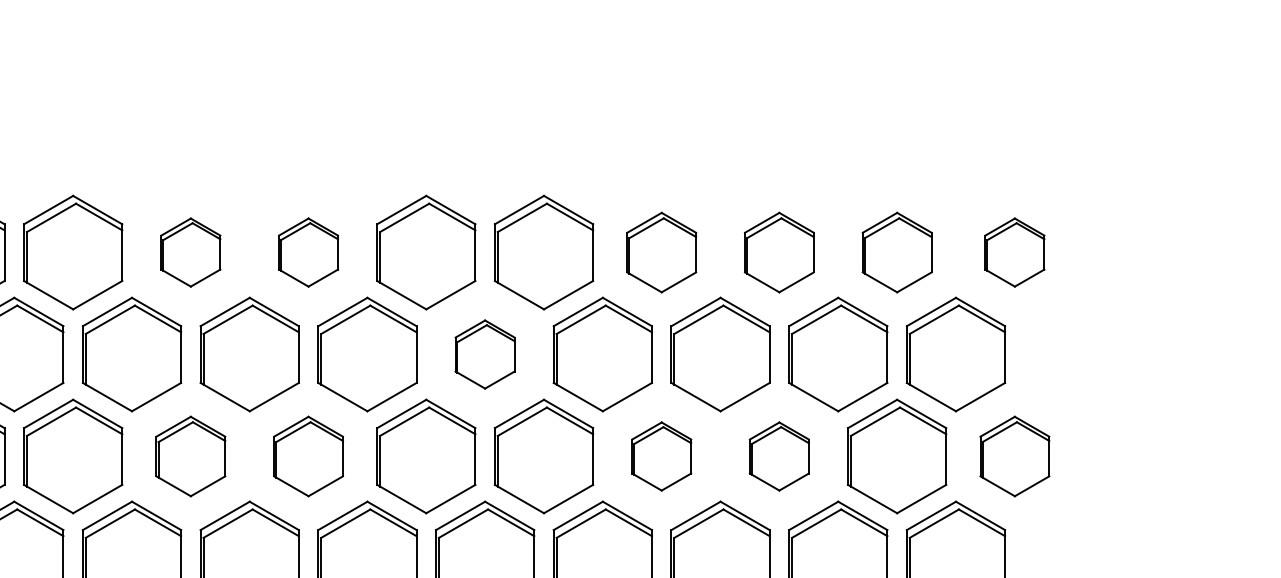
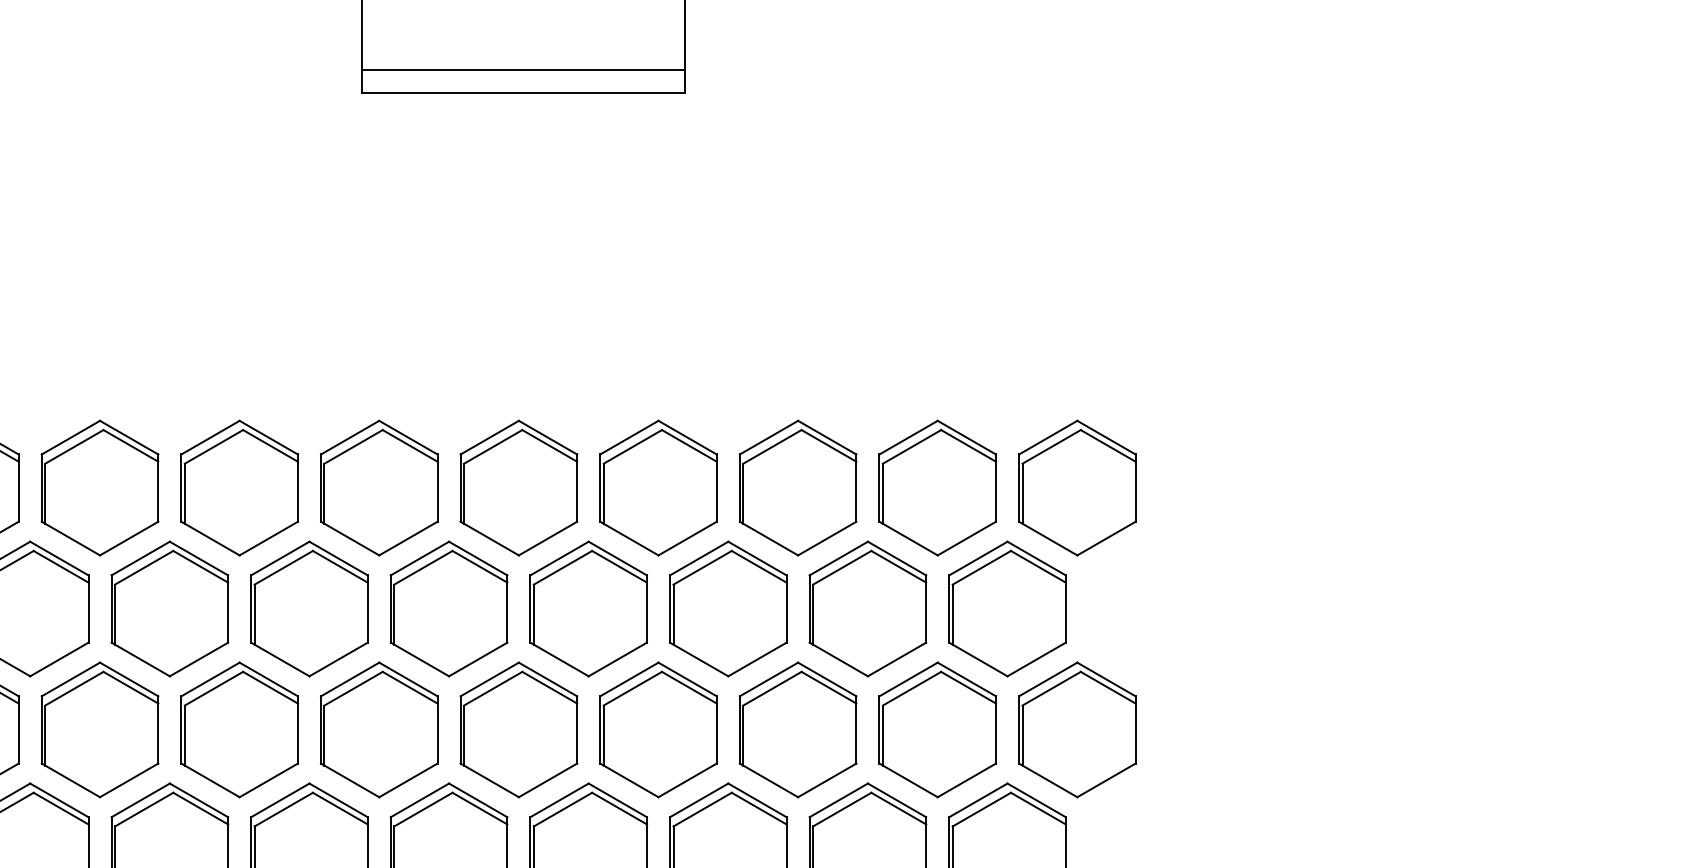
part: (190, 252) -> (99, 487), size x1.67
part: (308, 252) -> (239, 487), size x1.67
part: (661, 252) -> (658, 487), size x1.43
part: (778, 252) -> (797, 487), size x1.43
part: (896, 252) -> (937, 487), size x1.43
part: (1014, 252) -> (1077, 487), size x1.67
part: (484, 354) -> (448, 608), size x1.67
part: (190, 456) -> (99, 729), size x1.43
part: (308, 456) -> (239, 729), size x1.43
part: (661, 456) -> (658, 729), size x1.67
part: (778, 456) -> (797, 729), size x1.67
part: (1014, 456) -> (1077, 729), size x1.43

